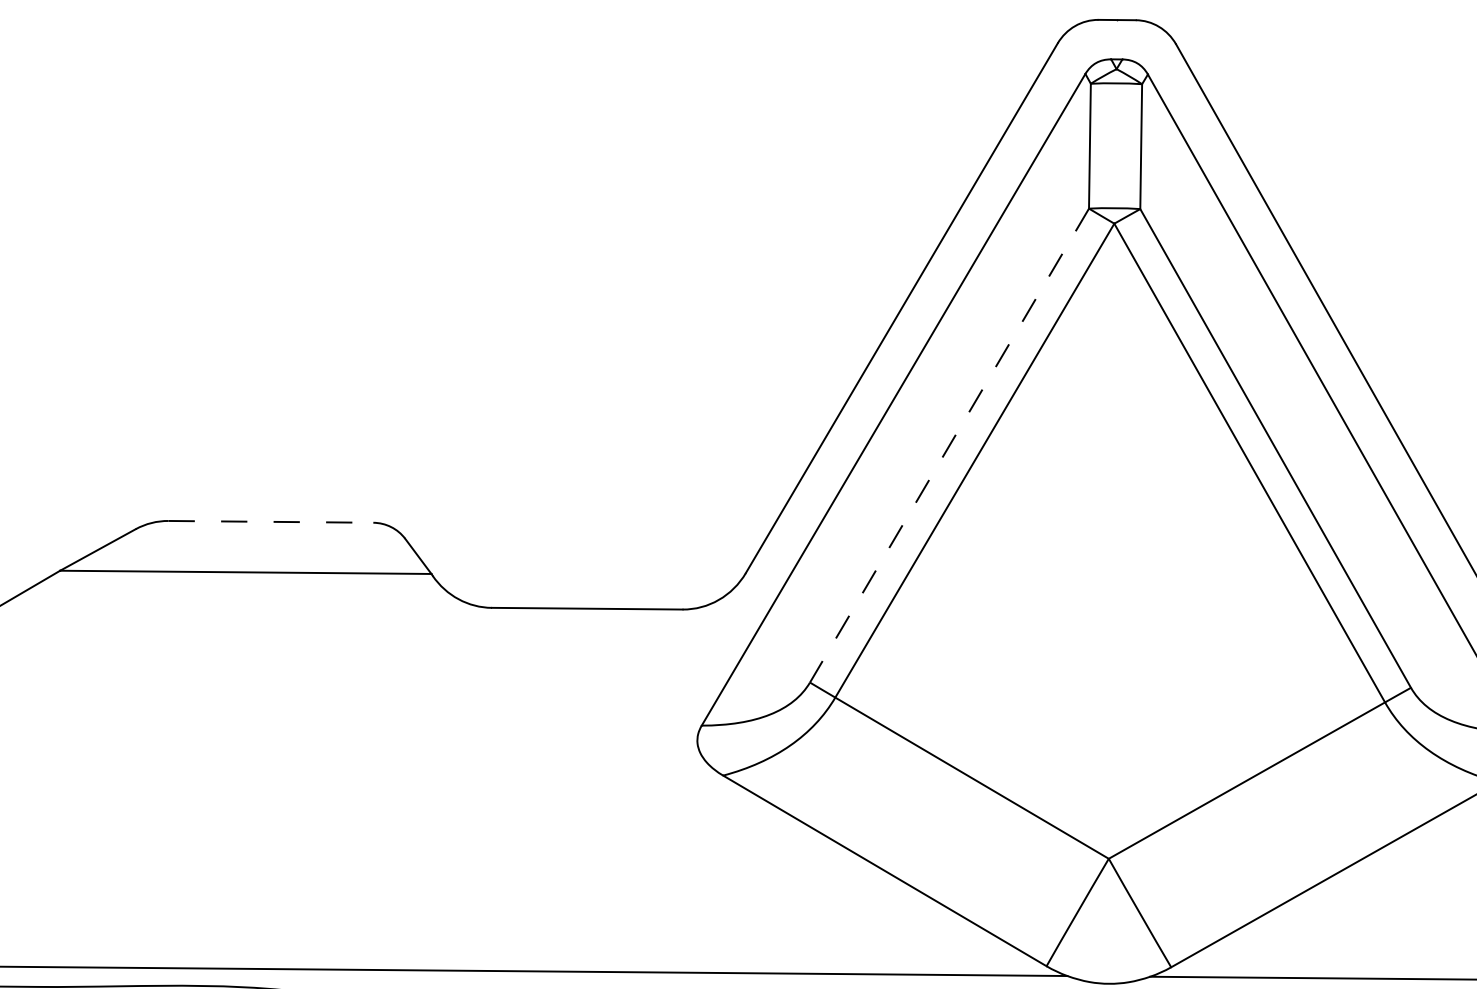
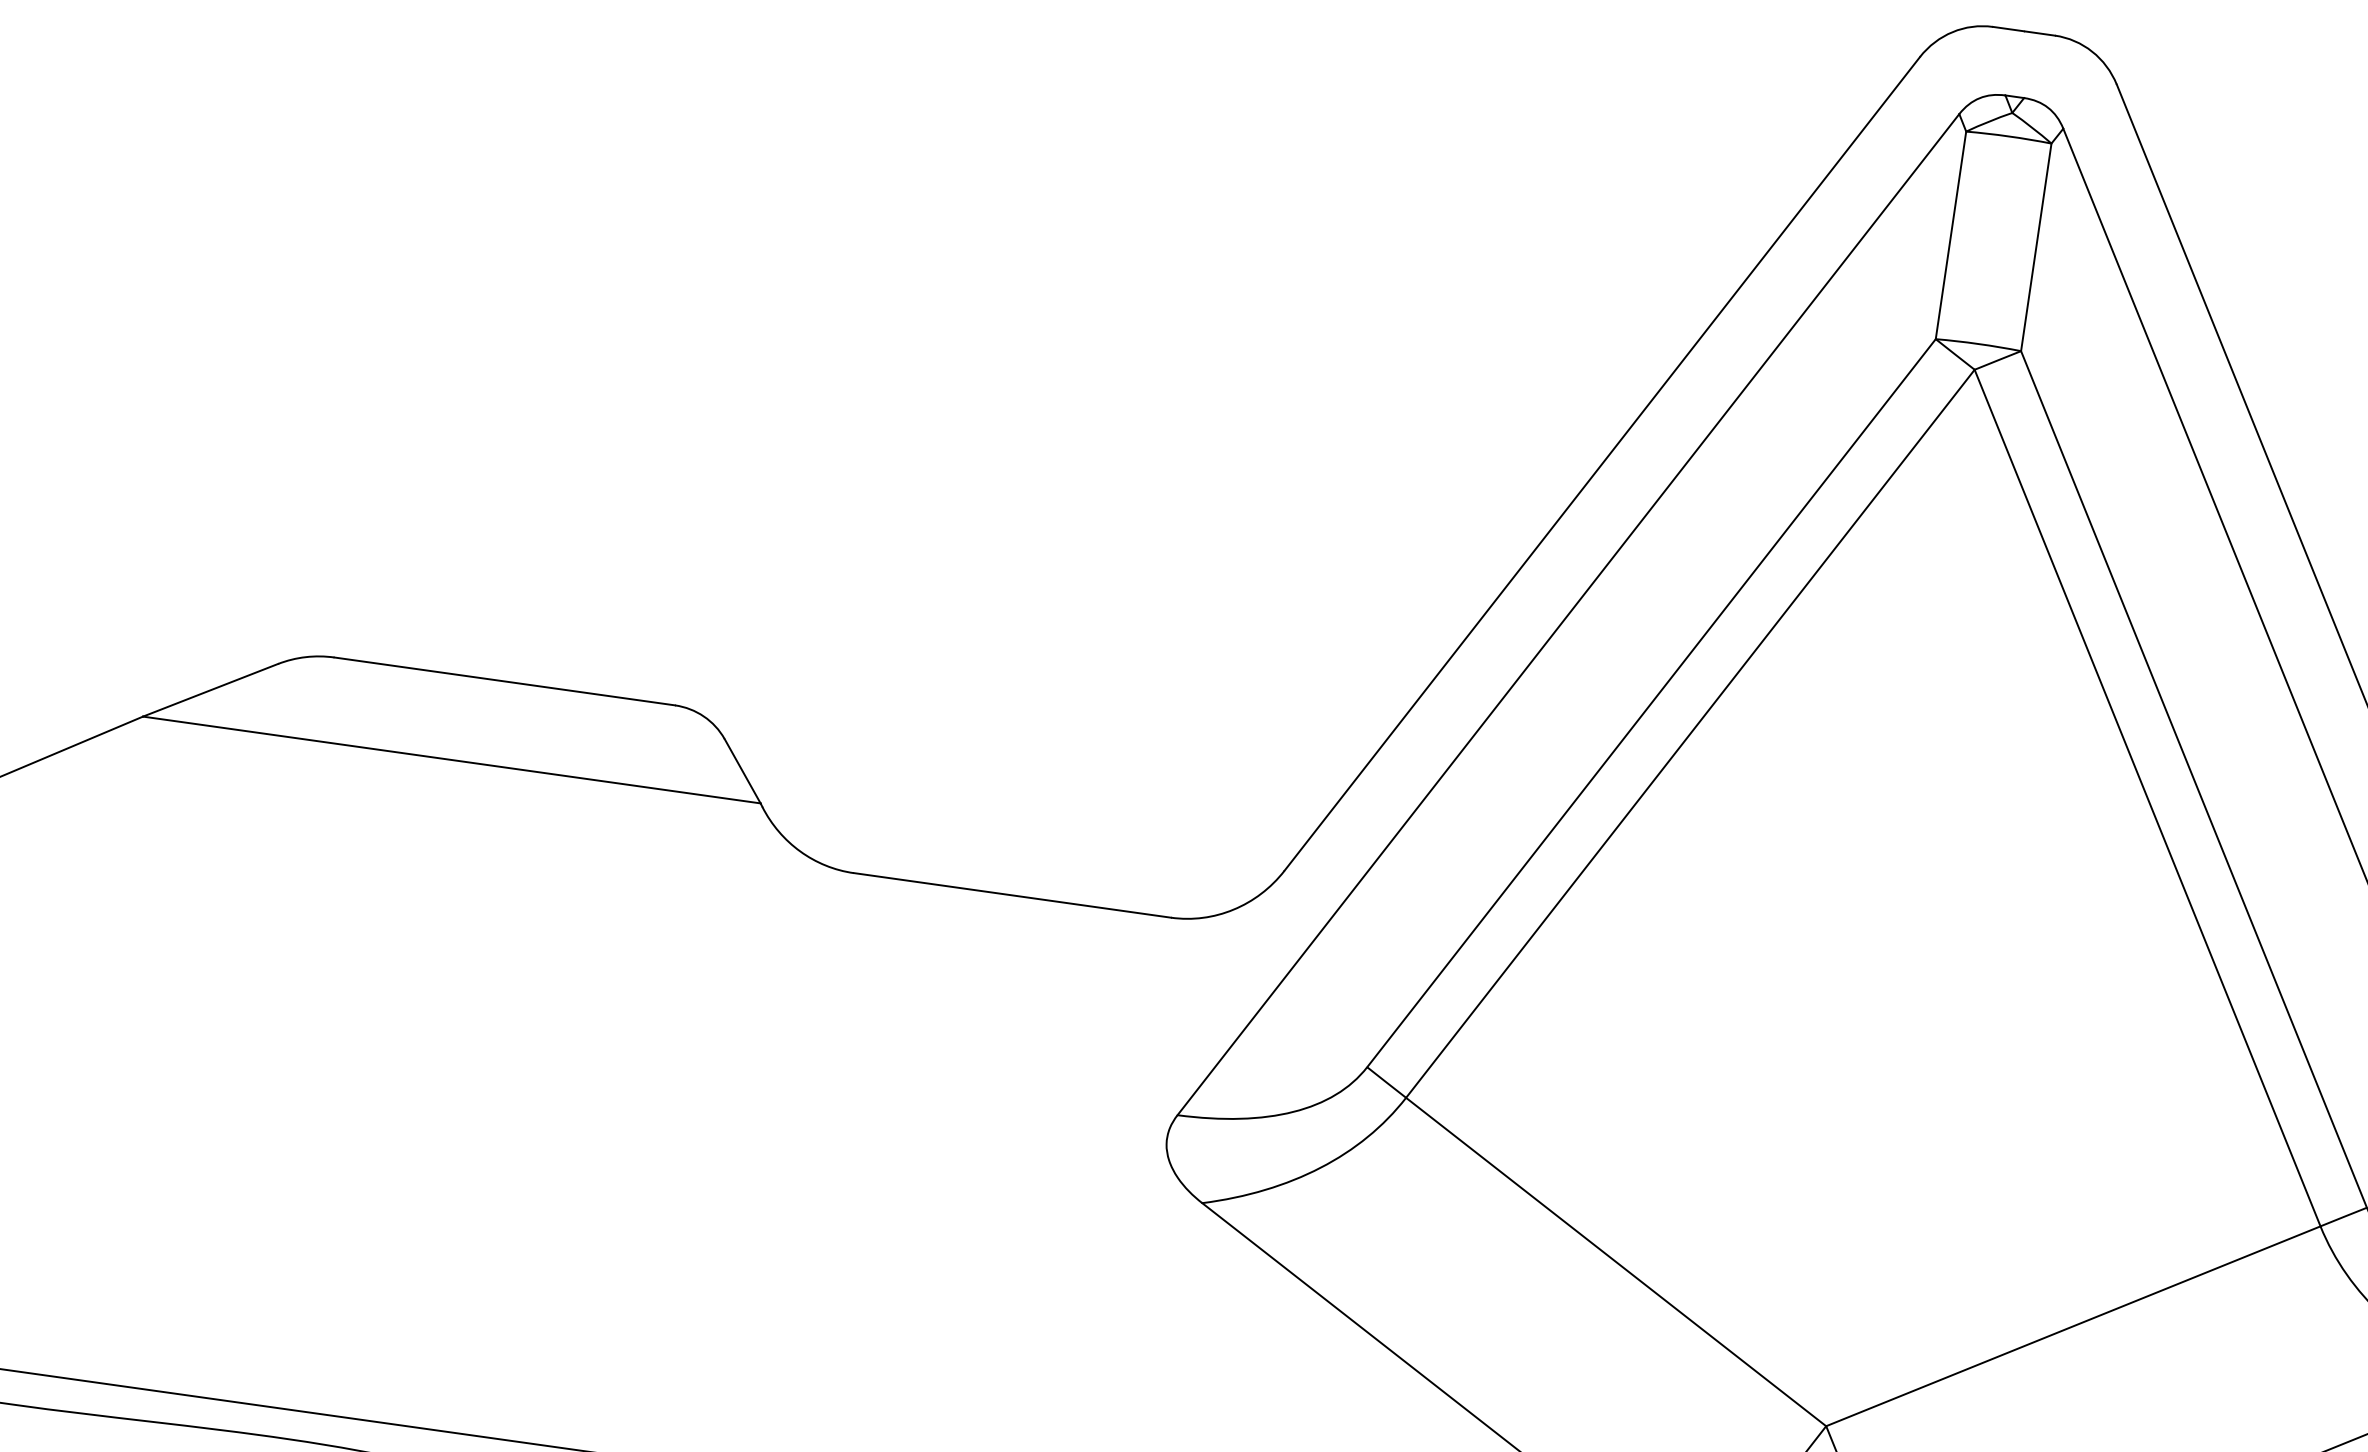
line: (949, 445) -> (1651, 703), dashed -> solid
line: (271, 521) -> (505, 680), dashed -> solid

